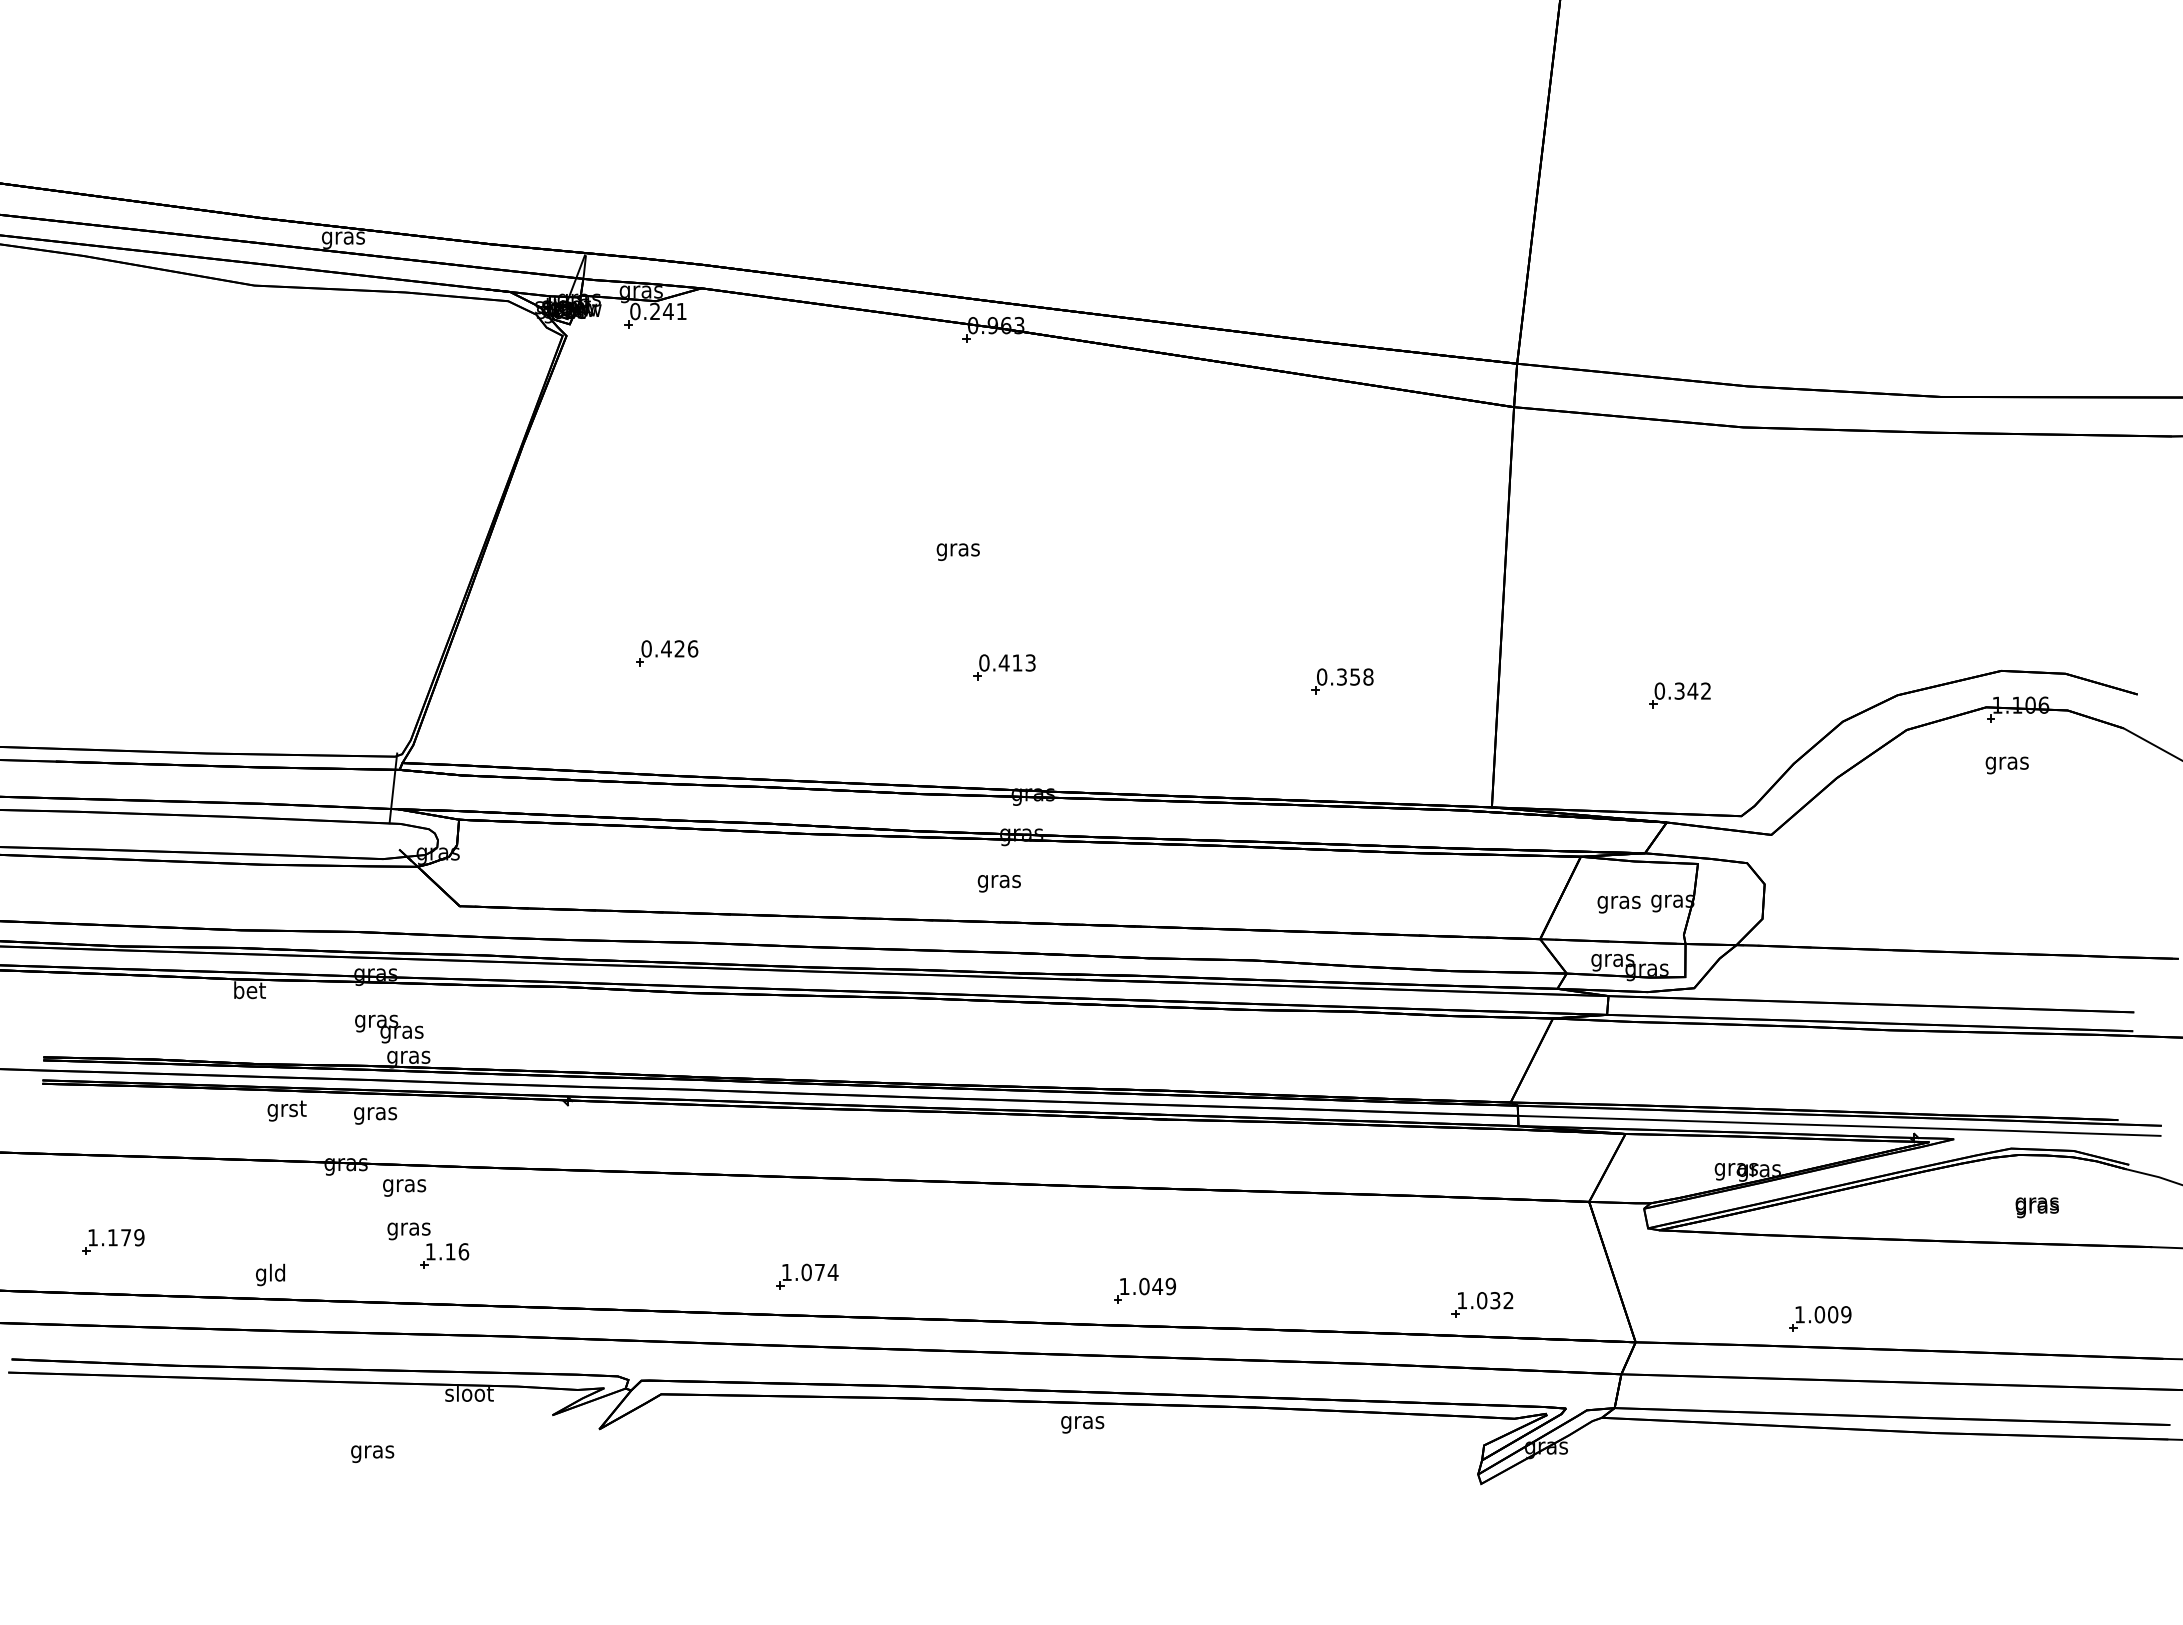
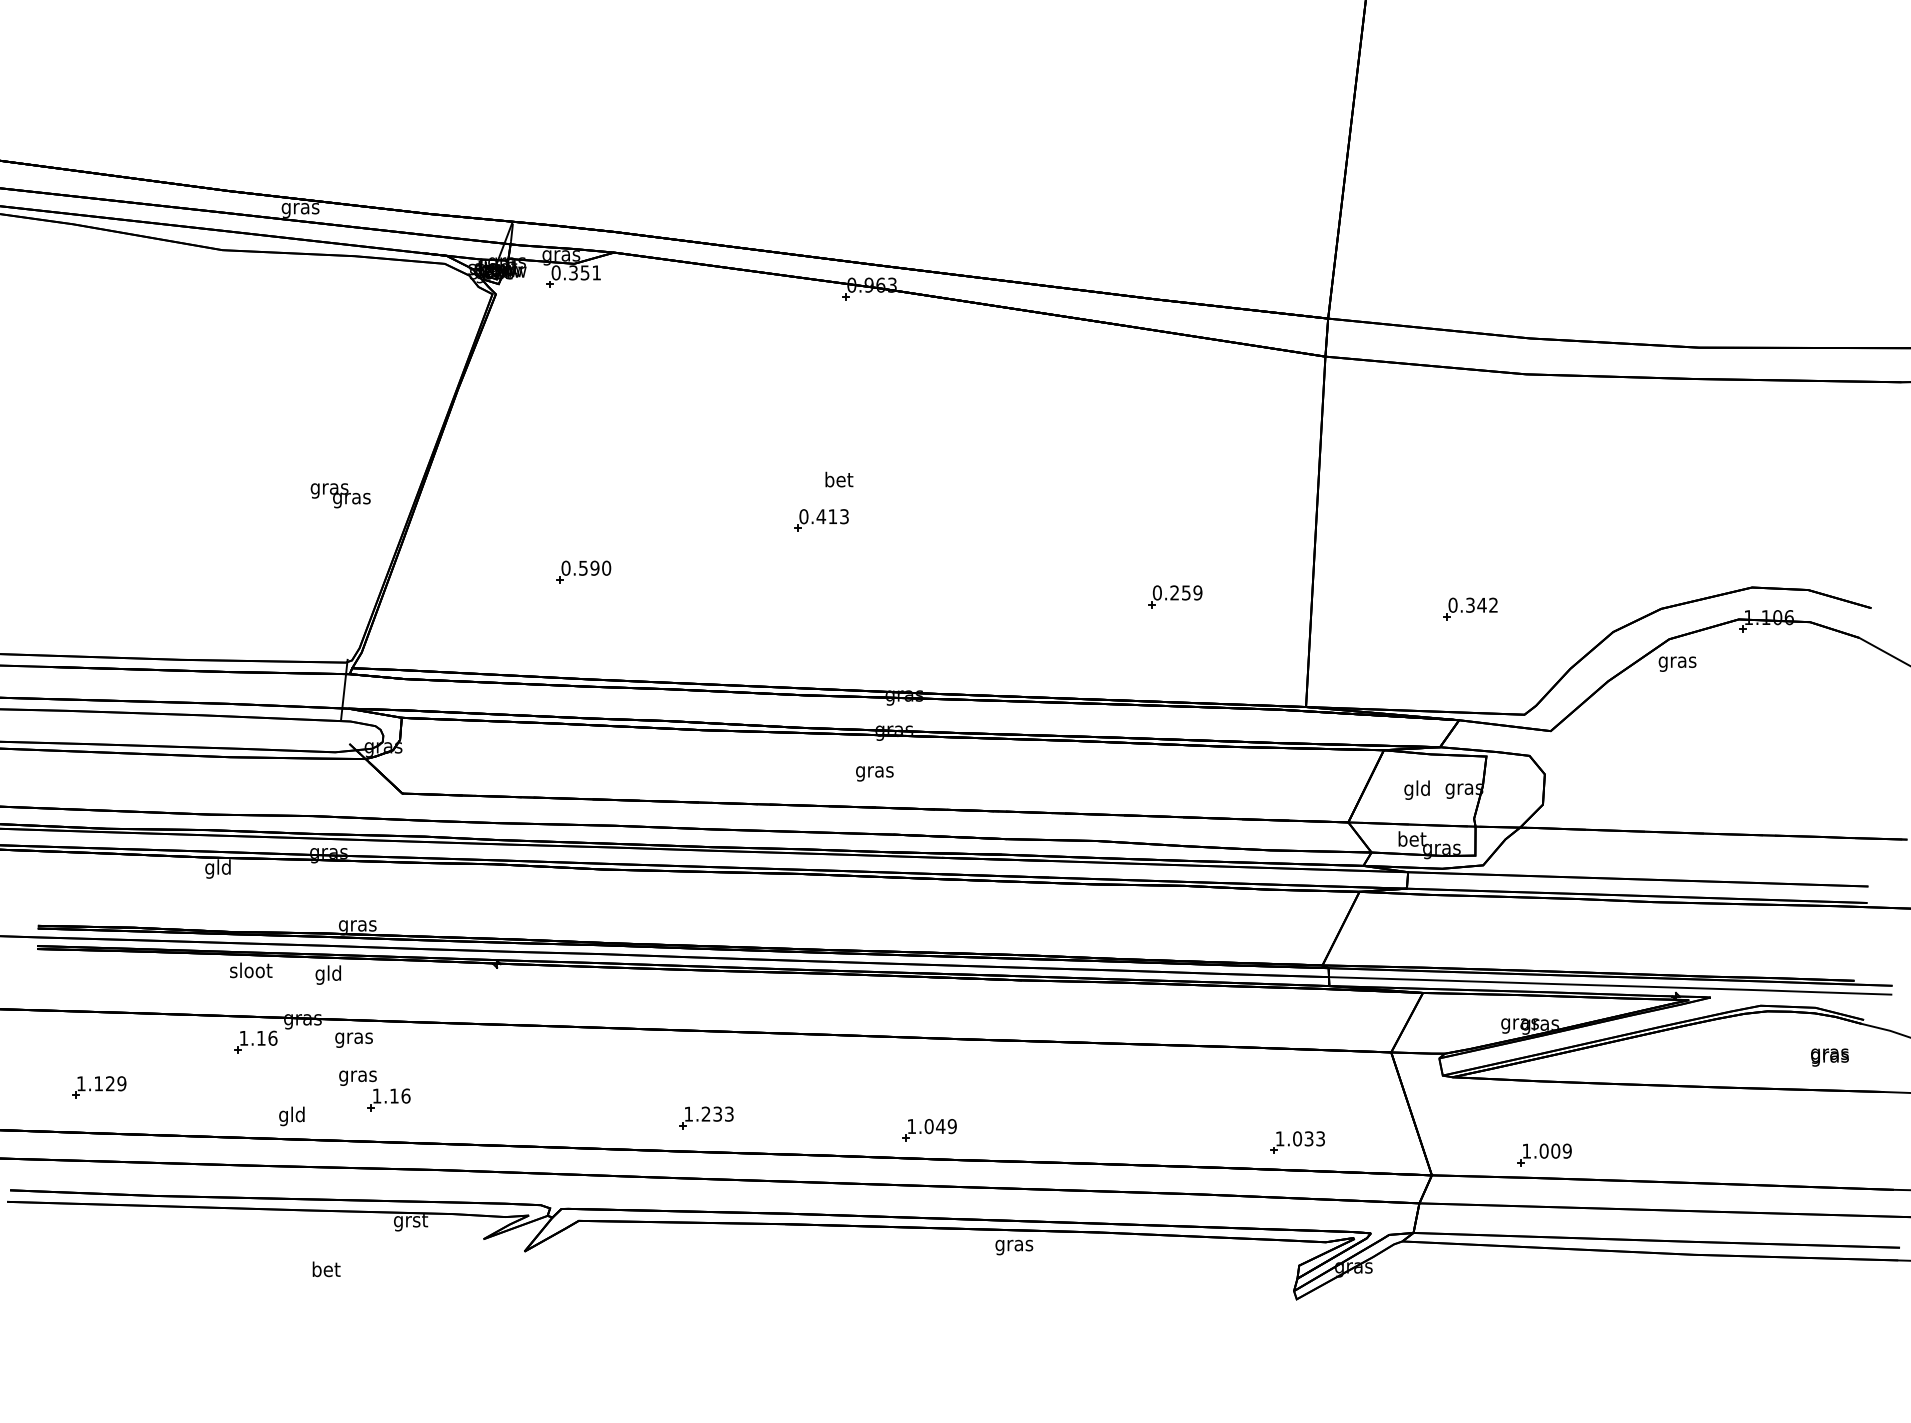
text: (661, 311) -> (579, 272), 0.241 -> 0.351
text: (957, 549) -> (838, 481), gras -> bet
text: (679, 648) -> (594, 567), 0.426 -> 0.590
part: (1004, 667) -> (821, 520), moved
text: (1355, 676) -> (1186, 592), 0.358 -> 0.259
text: (2006, 765) -> (1676, 664), moved
text: (1618, 902) -> (1416, 790), gras -> gld
text: (1612, 960) -> (1411, 841), gras -> bet
text: (249, 992) -> (218, 869), bet -> gld
text: (389, 1028) -> (340, 495), moved
text: (286, 1110) -> (250, 972), grst -> sloot
text: (375, 1113) -> (328, 975), gras -> gld
part: (292, 1189) -> (255, 1041), added
text: (2036, 1207) -> (1829, 1057), moved
text: (125, 1237) -> (109, 1083), 1.179 -> 1.129
text: (819, 1272) -> (717, 1114), 1.074 -> 1.233
text: (270, 1274) -> (291, 1115), moved
part: (1144, 1290) -> (929, 1129), moved
text: (1508, 1300) -> (1320, 1138), 1.032 -> 1.033
part: (1820, 1318) -> (1544, 1154), moved
text: (469, 1396) -> (410, 1222), sloot -> grst
text: (1082, 1424) -> (1014, 1247), moved
text: (372, 1451) -> (326, 1270), gras -> bet

